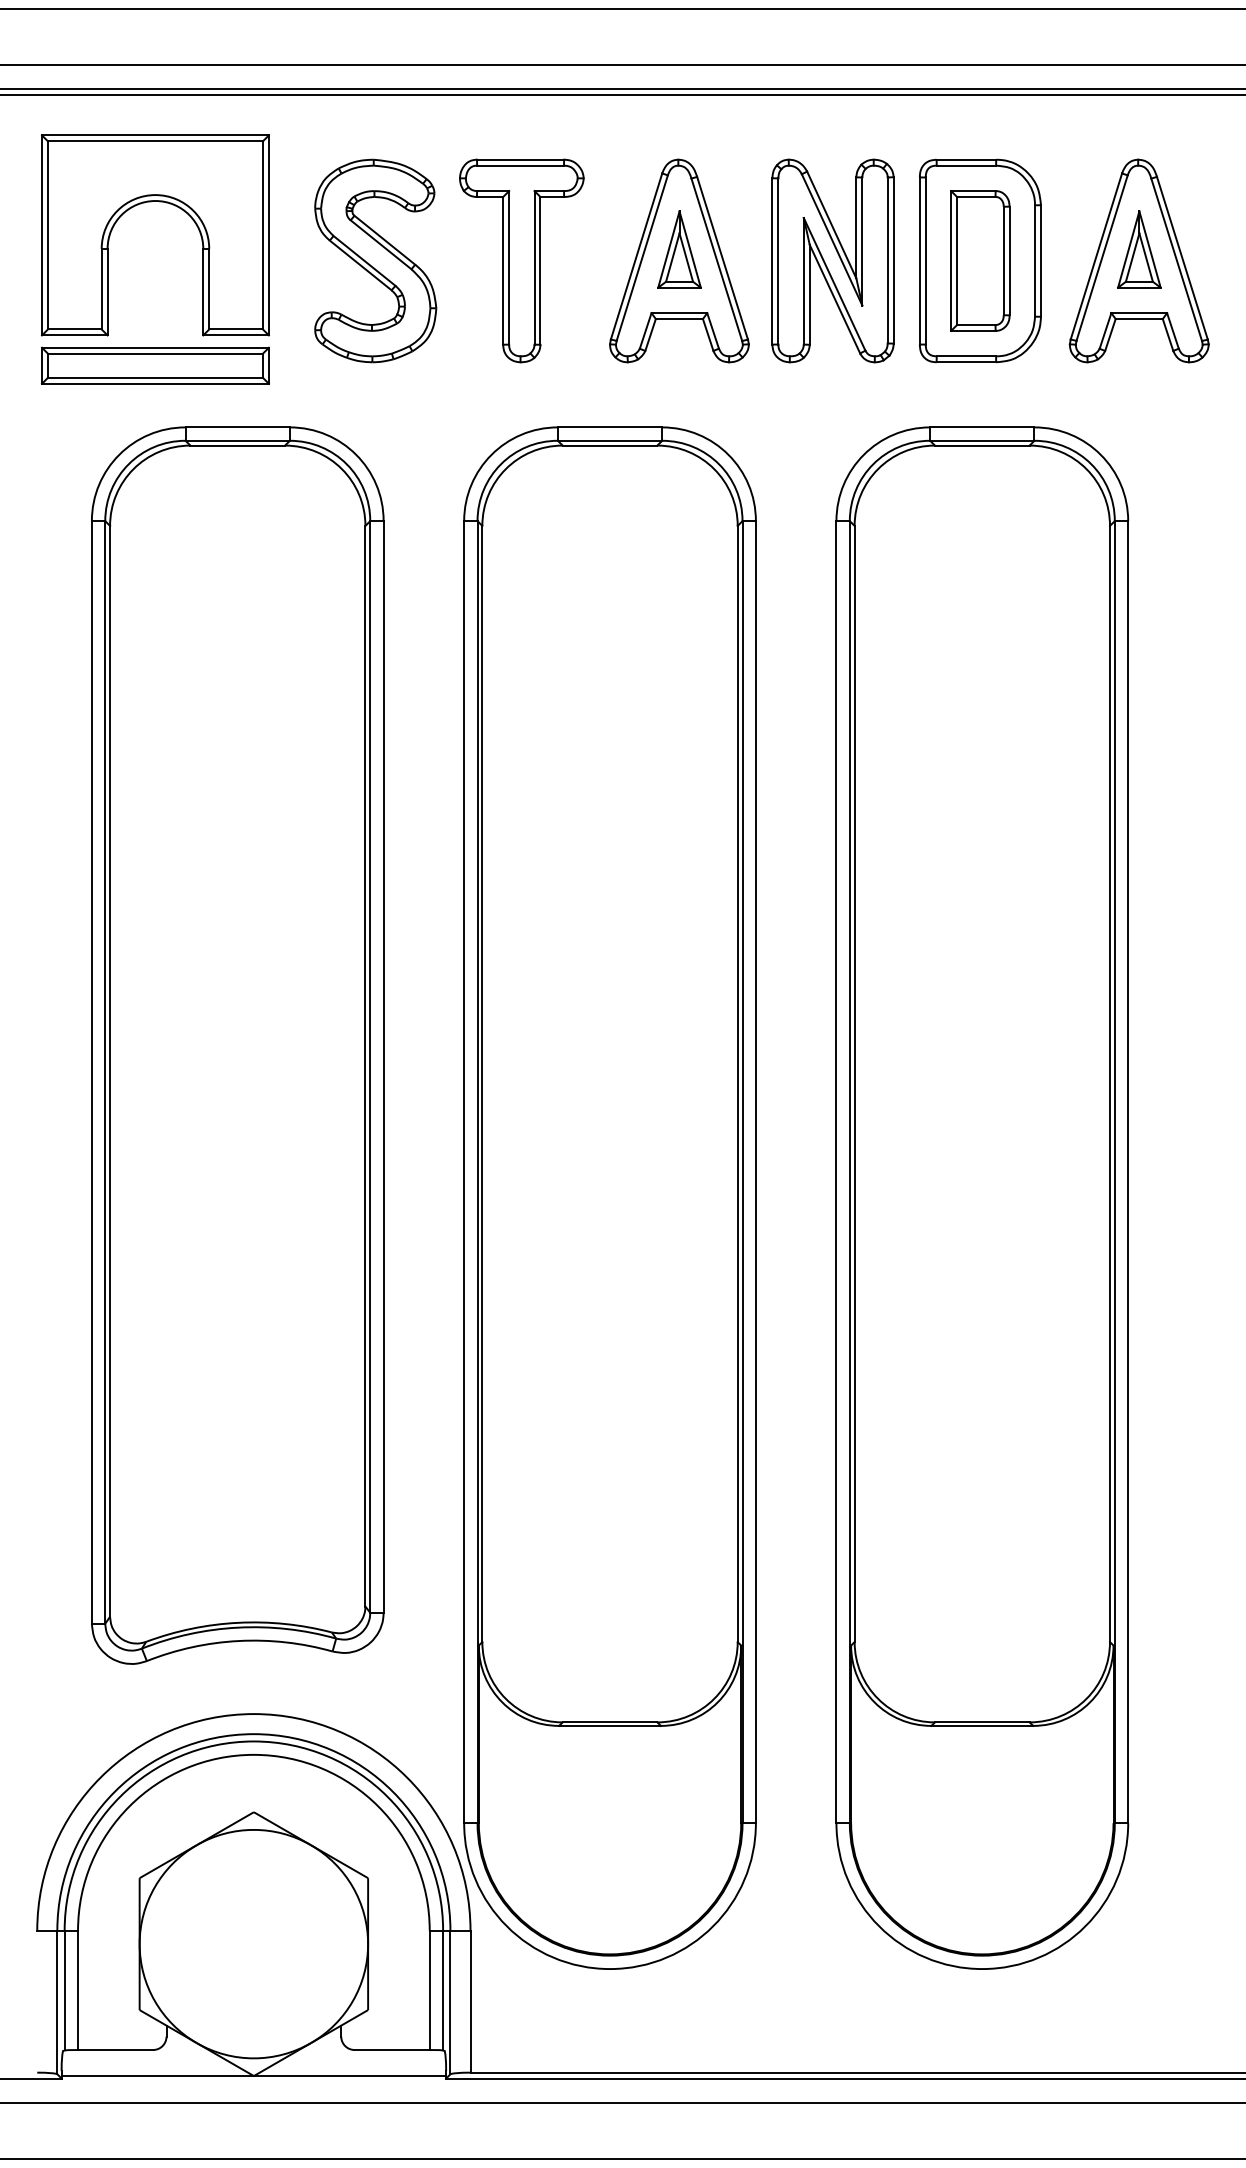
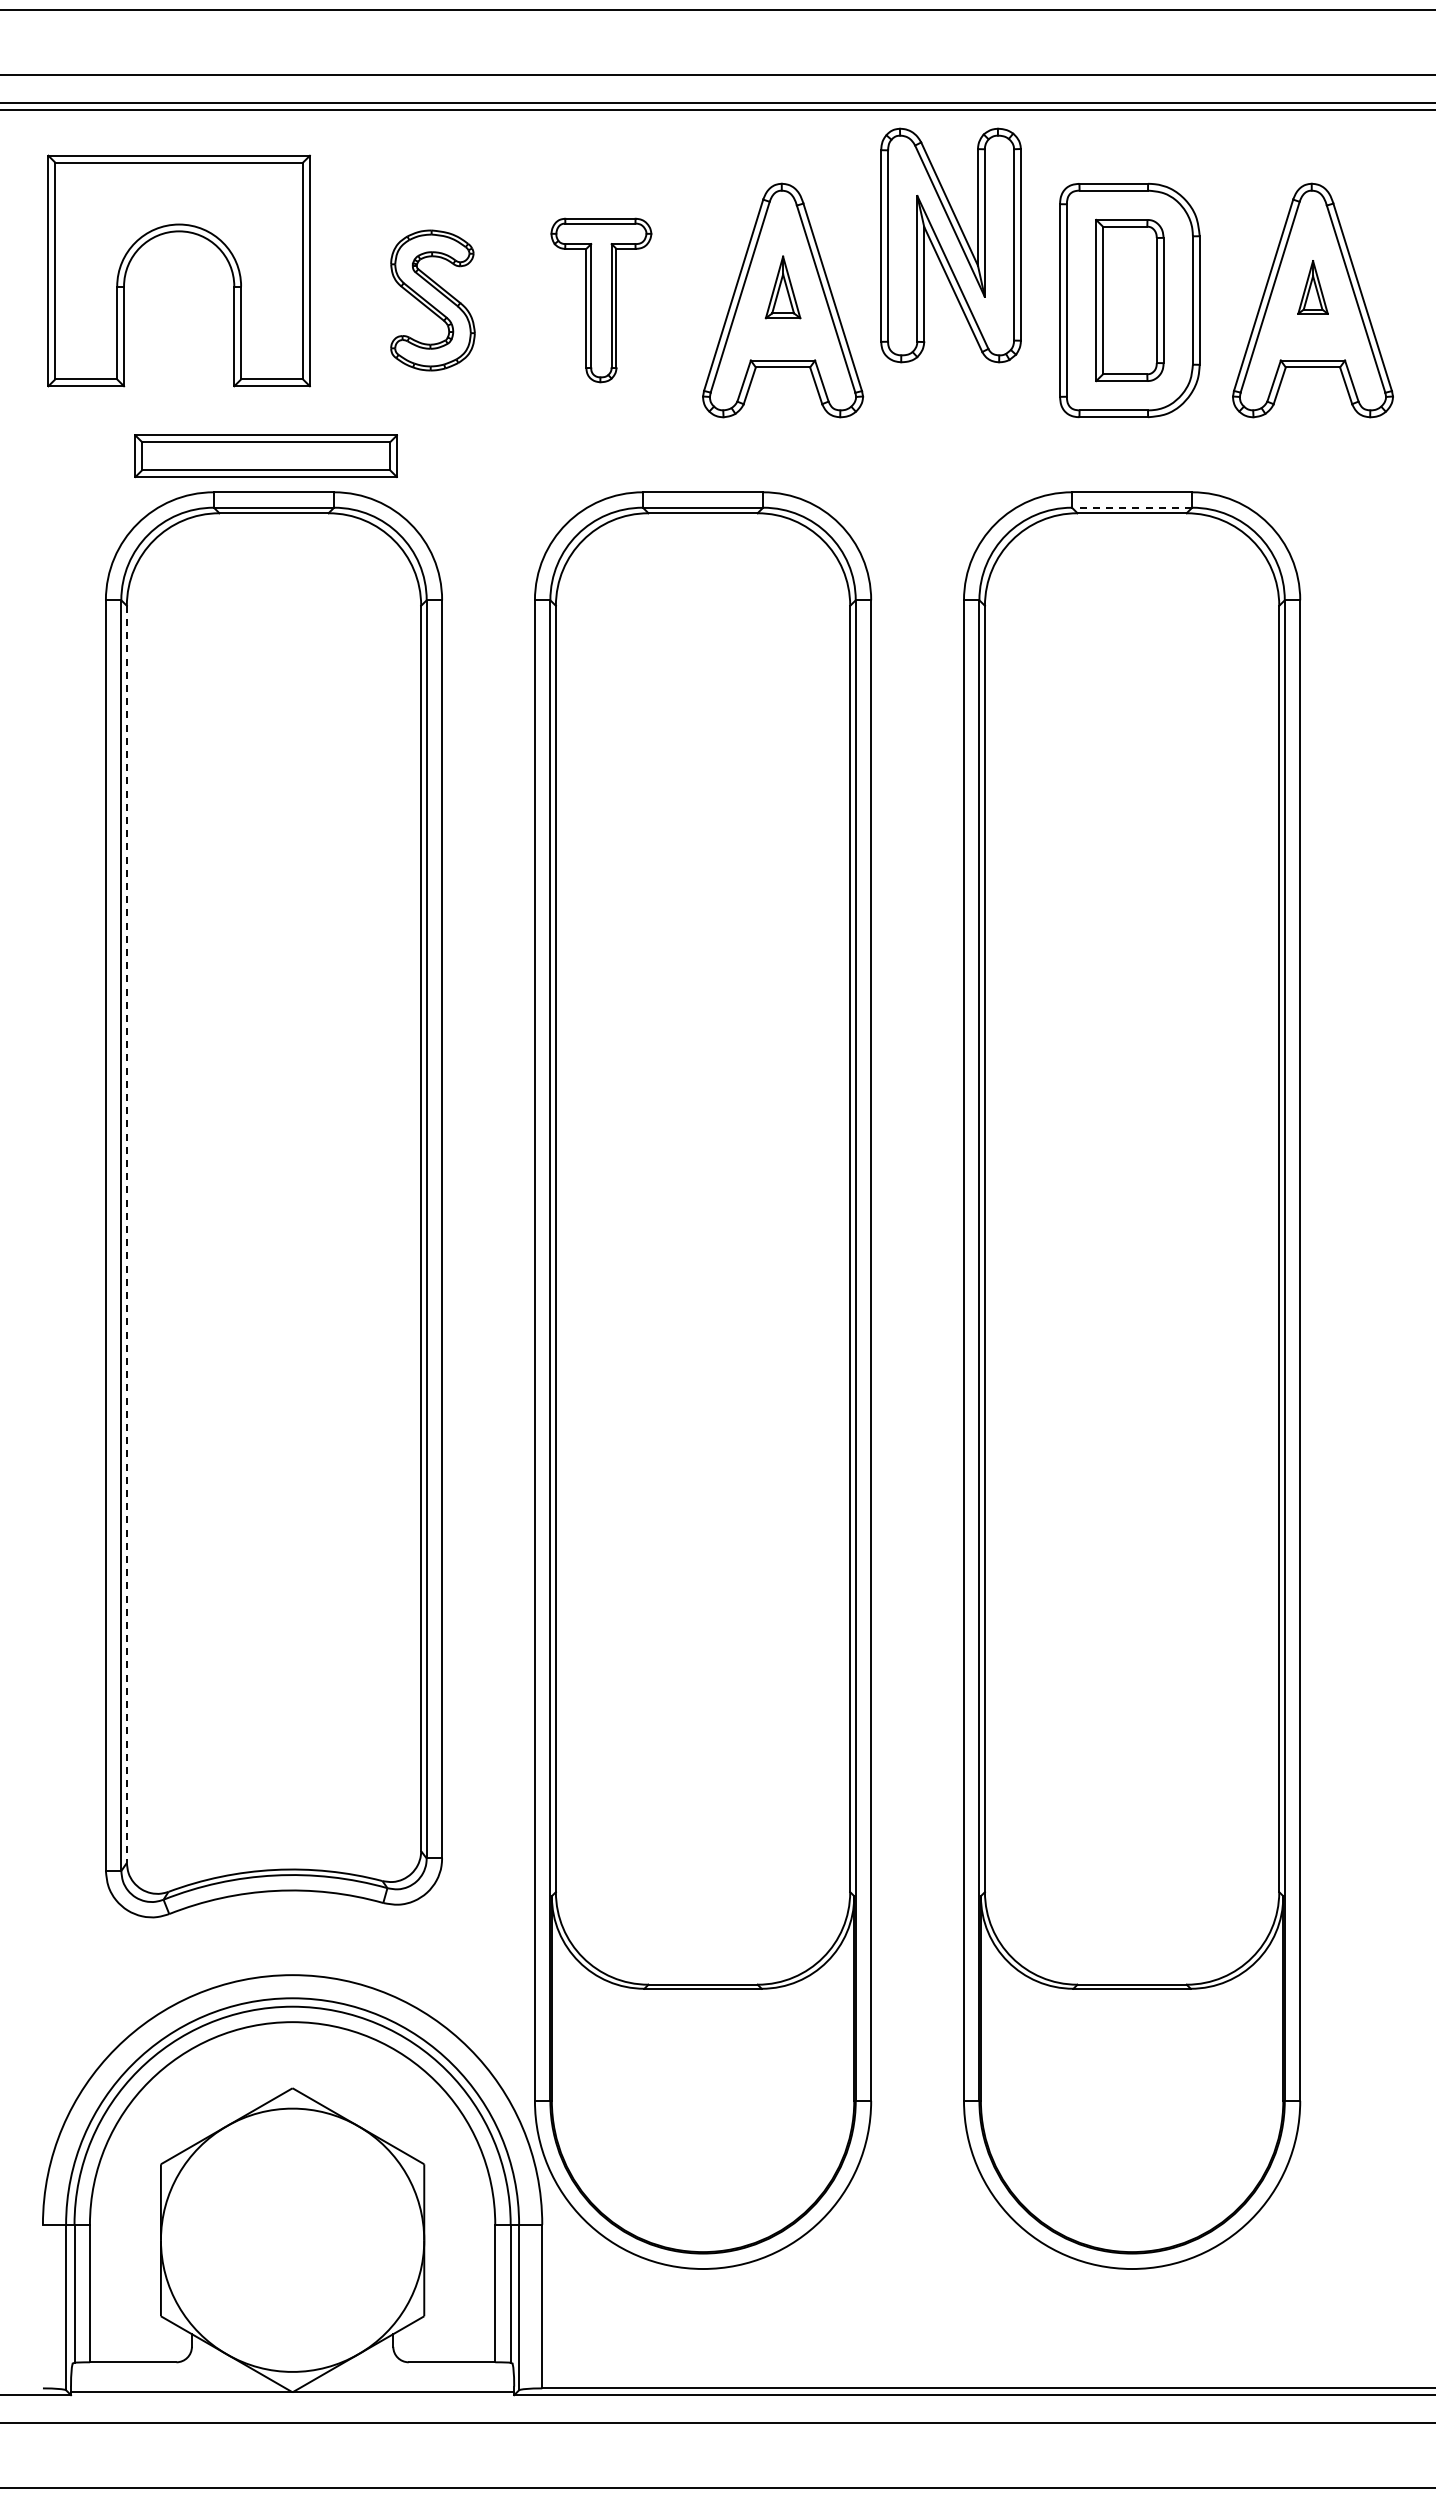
part: (678, 249) -> (782, 287), size x0.7
part: (1138, 249) -> (1312, 287), size x0.6
part: (375, 260) -> (432, 300), size x0.6
part: (521, 260) -> (601, 300), size x0.7
part: (832, 260) -> (950, 245), moved
part: (154, 365) -> (265, 456), moved
line: (981, 440) -> (1131, 507), solid -> dashed
line: (109, 1071) -> (126, 1234), solid -> dashed

